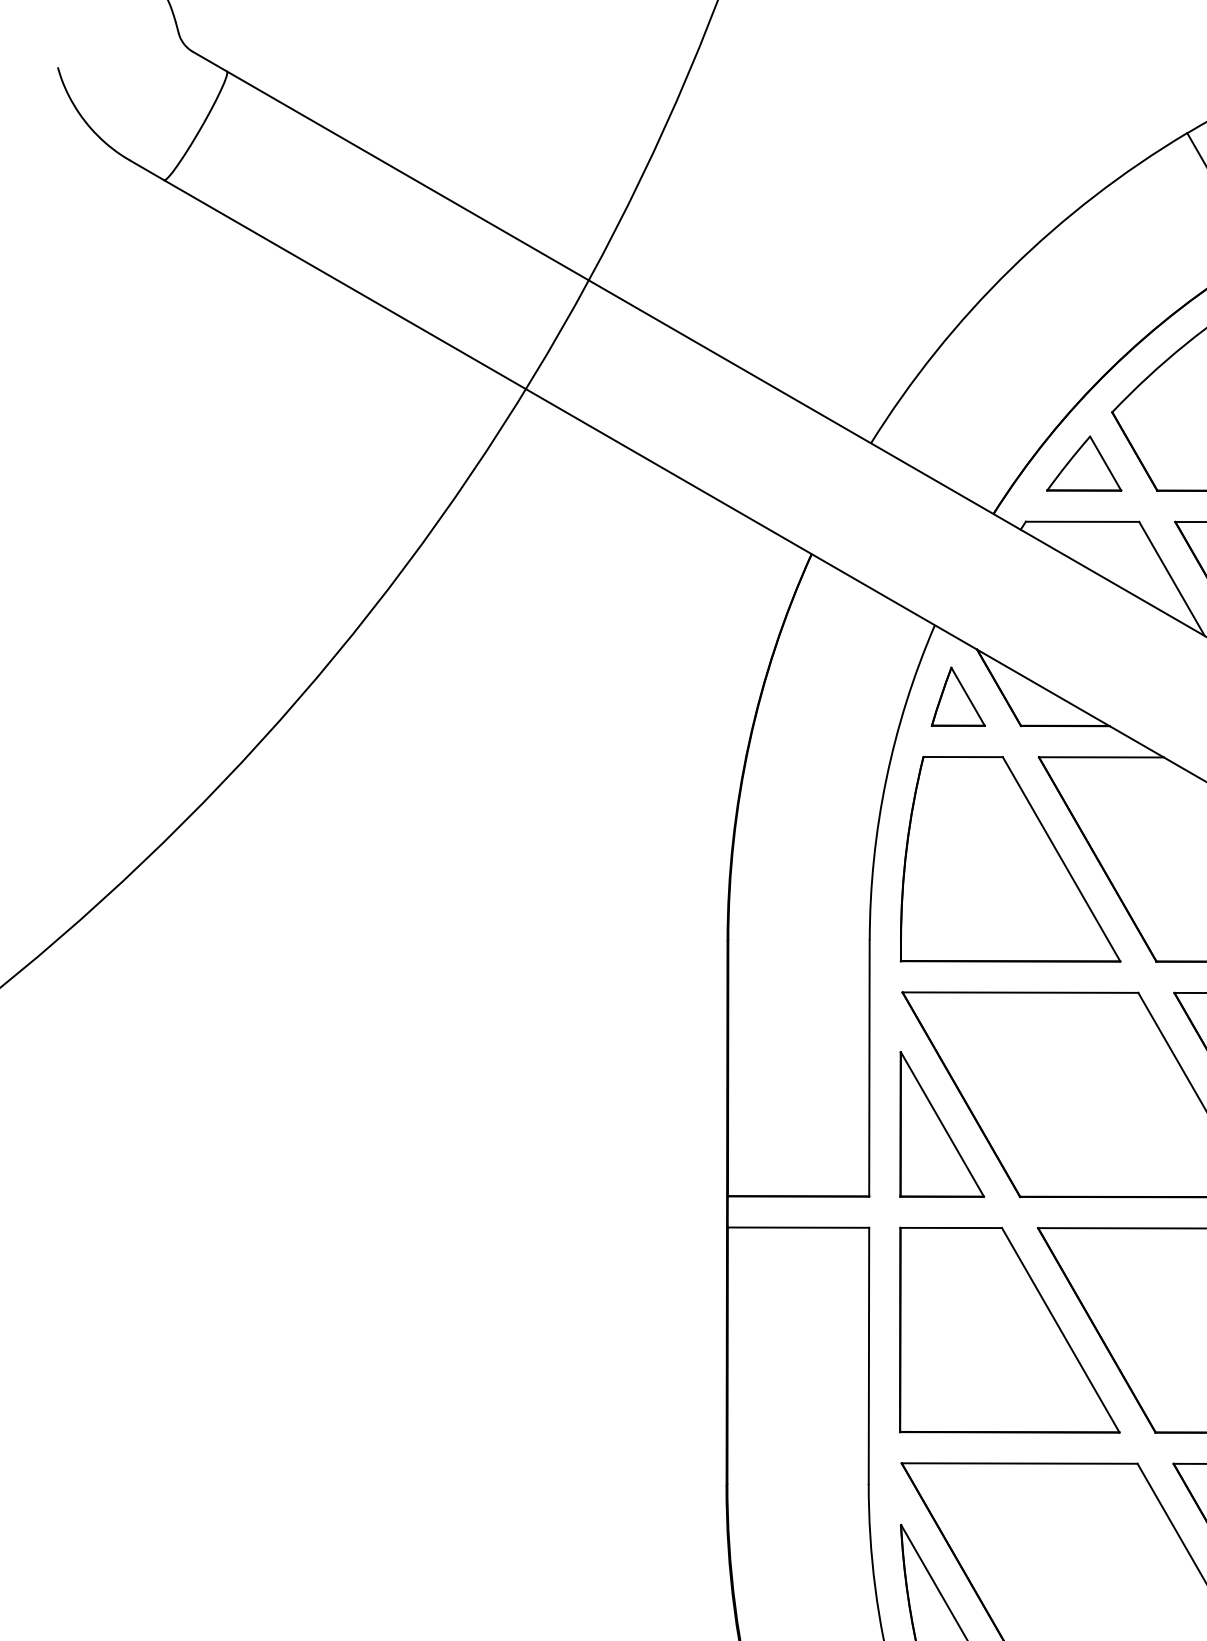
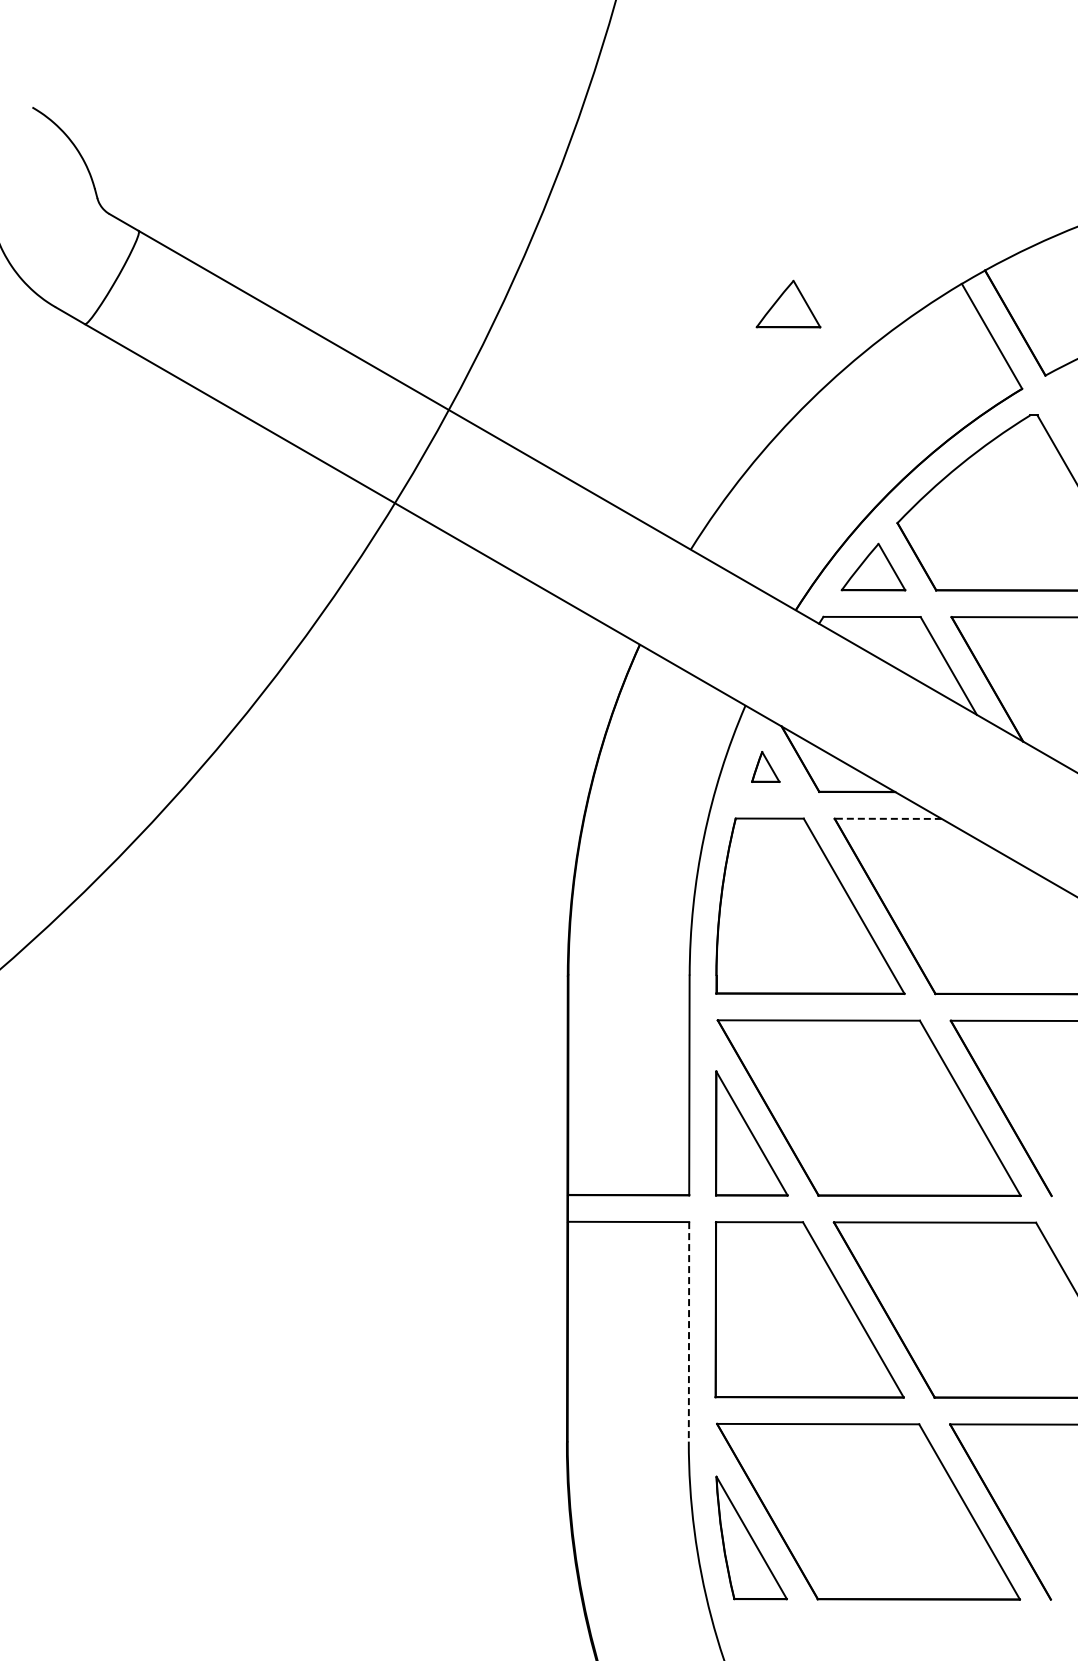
part: (985, 156) -> (788, 303), added
part: (958, 696) -> (765, 766), size x0.6
line: (1101, 756) -> (888, 818), solid -> dashed
line: (869, 1355) -> (689, 1331), solid -> dashed

